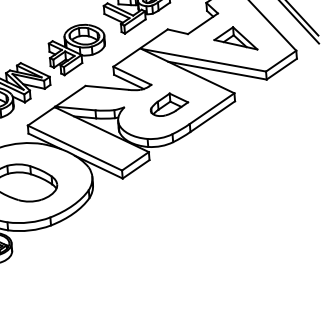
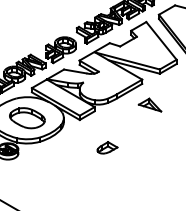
part: (234, 38) -> (149, 104), moved
part: (169, 103) -> (107, 147), moved

